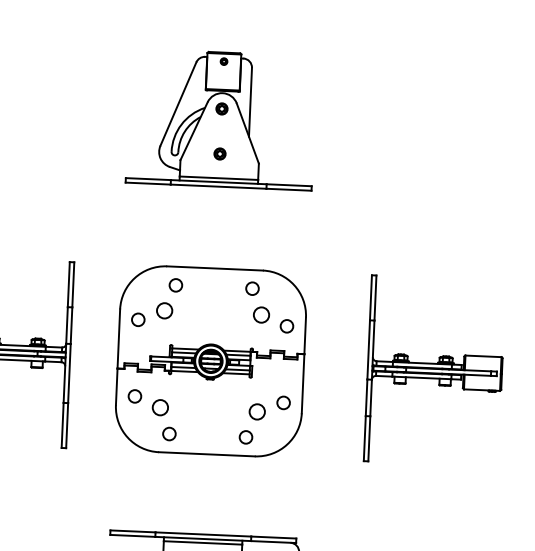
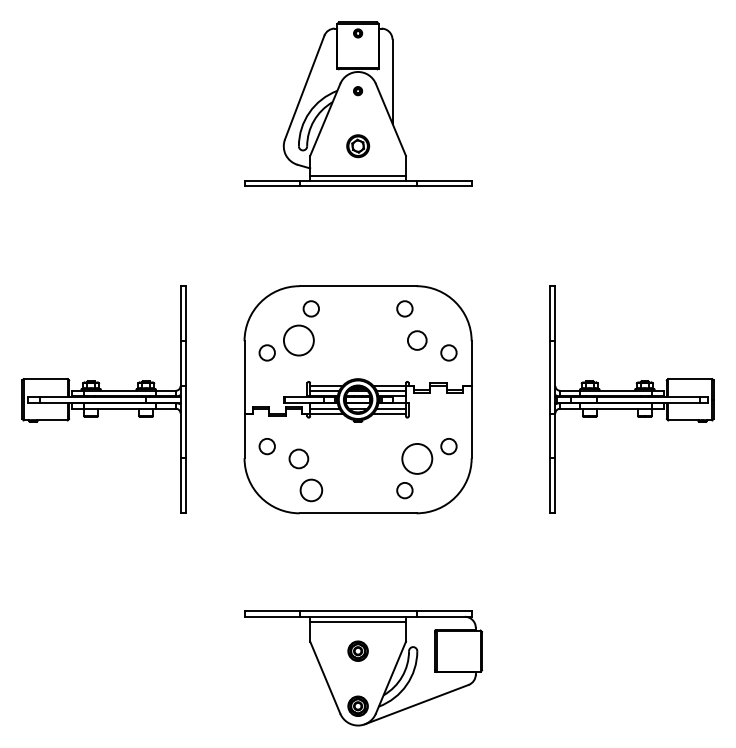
part: (221, 108) -> (357, 90), size x0.6
part: (219, 154) -> (357, 146), size x1.6
circle: (164, 310) -> (298, 340), size x1.6
circle: (256, 411) -> (416, 458), size x1.6
circle: (168, 433) -> (310, 490), size x1.4

